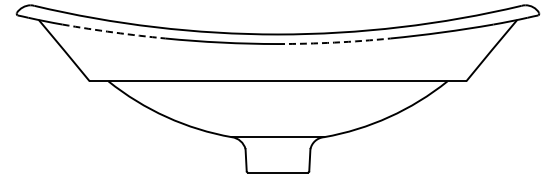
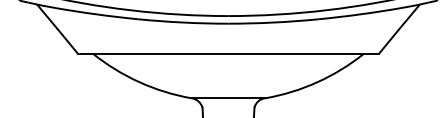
arc: (113, 32) -> (96, 14), dashed -> solid
arc: (334, 42) -> (273, 22), dashed -> solid

